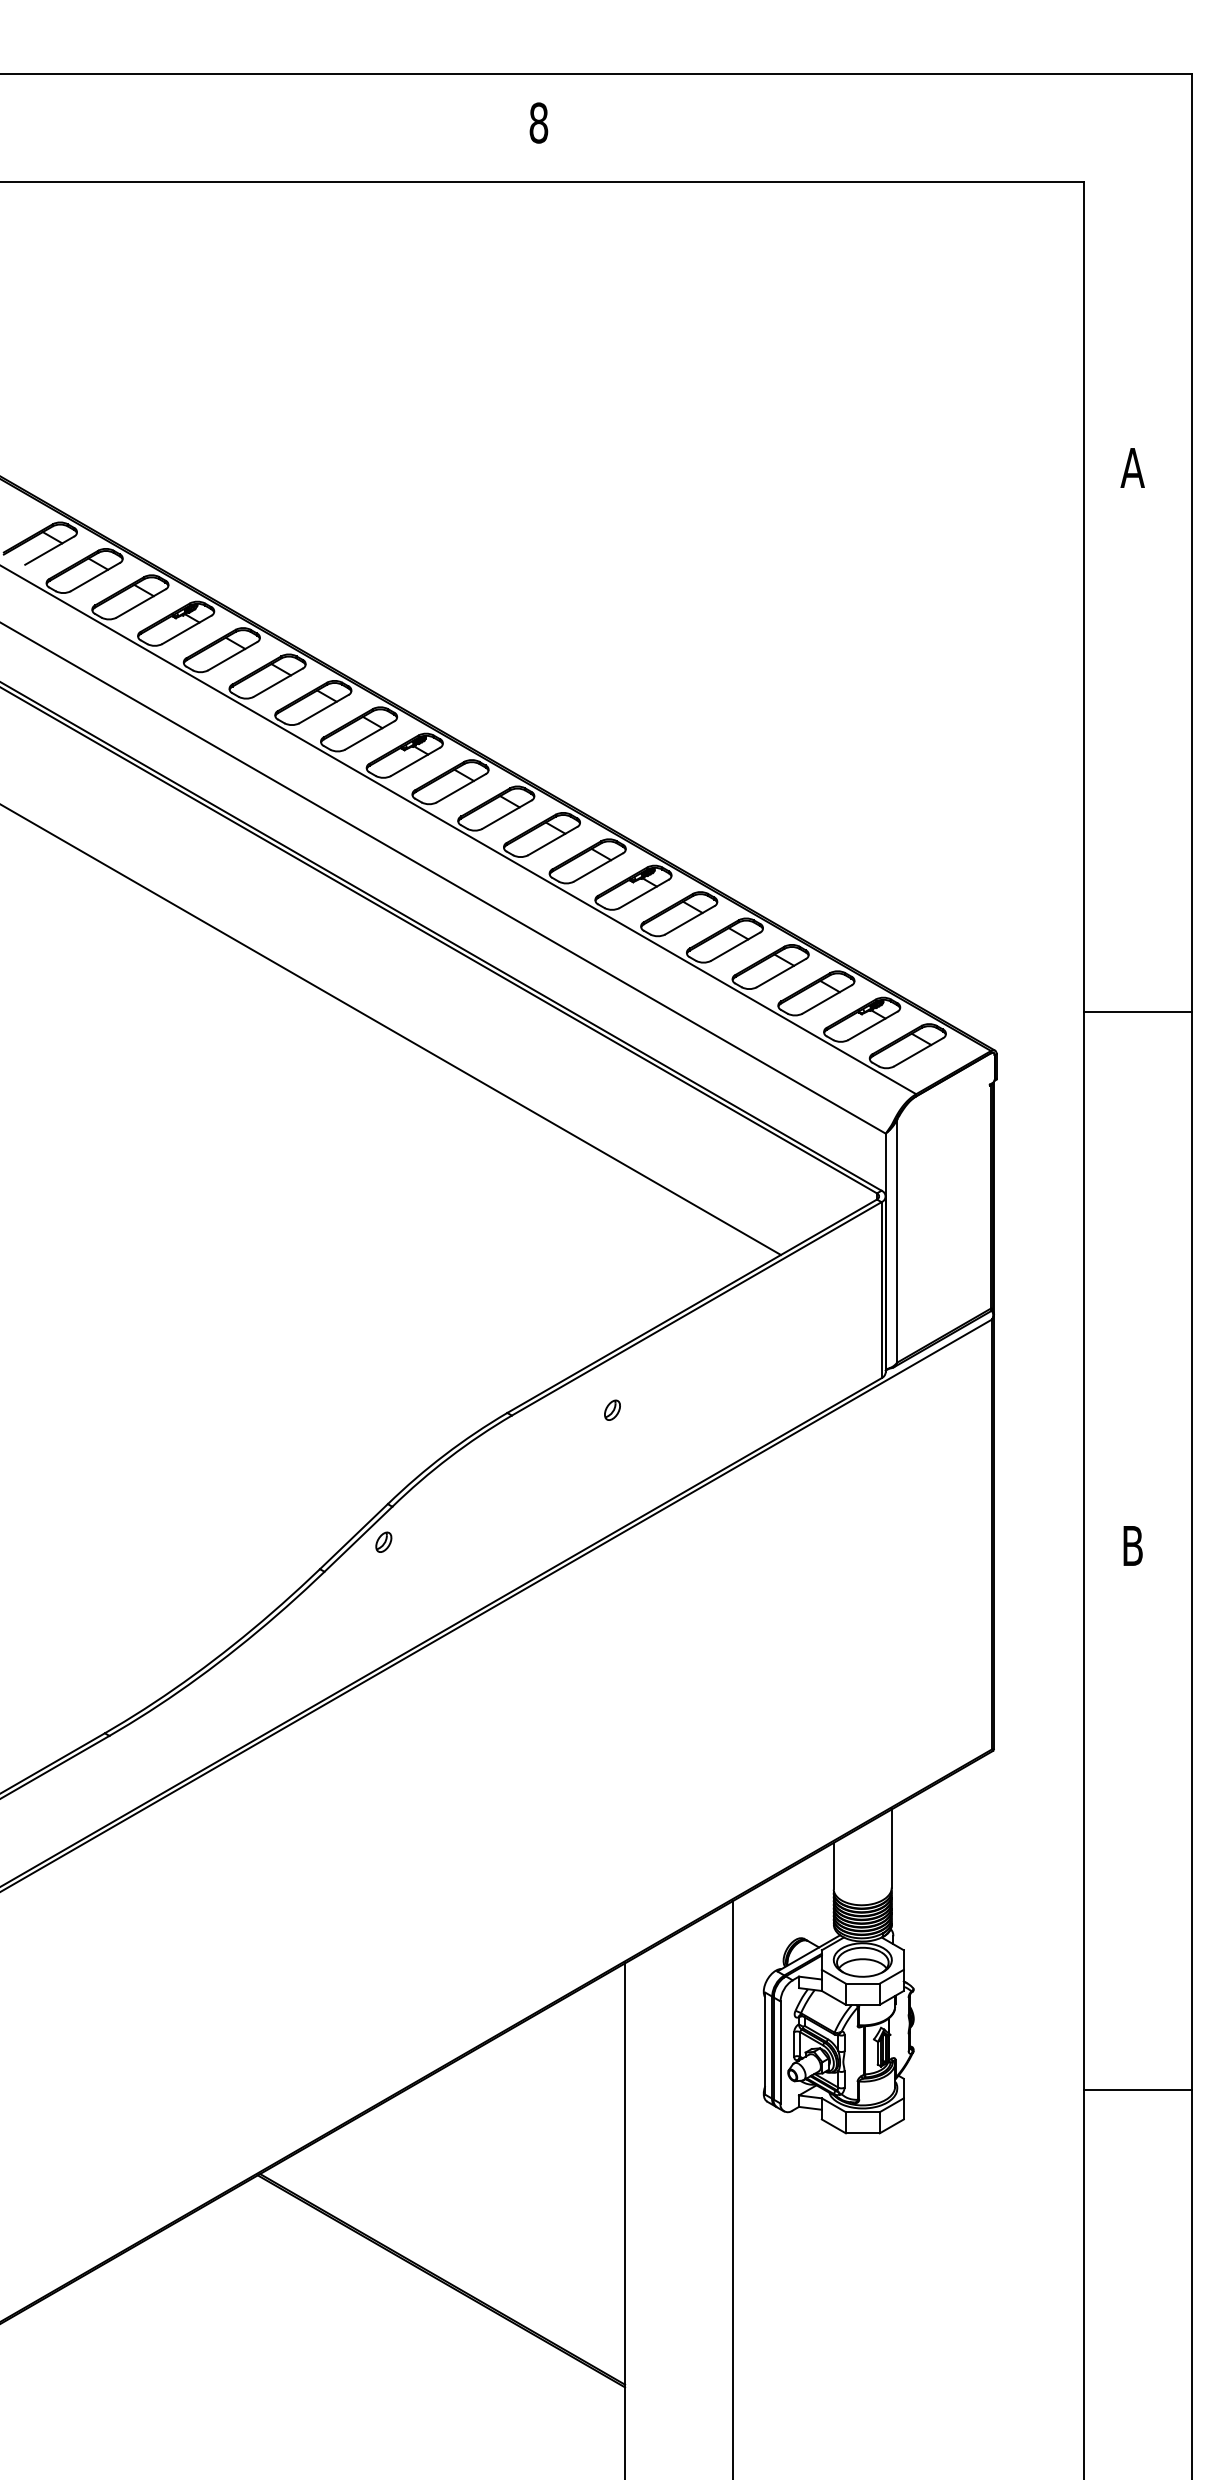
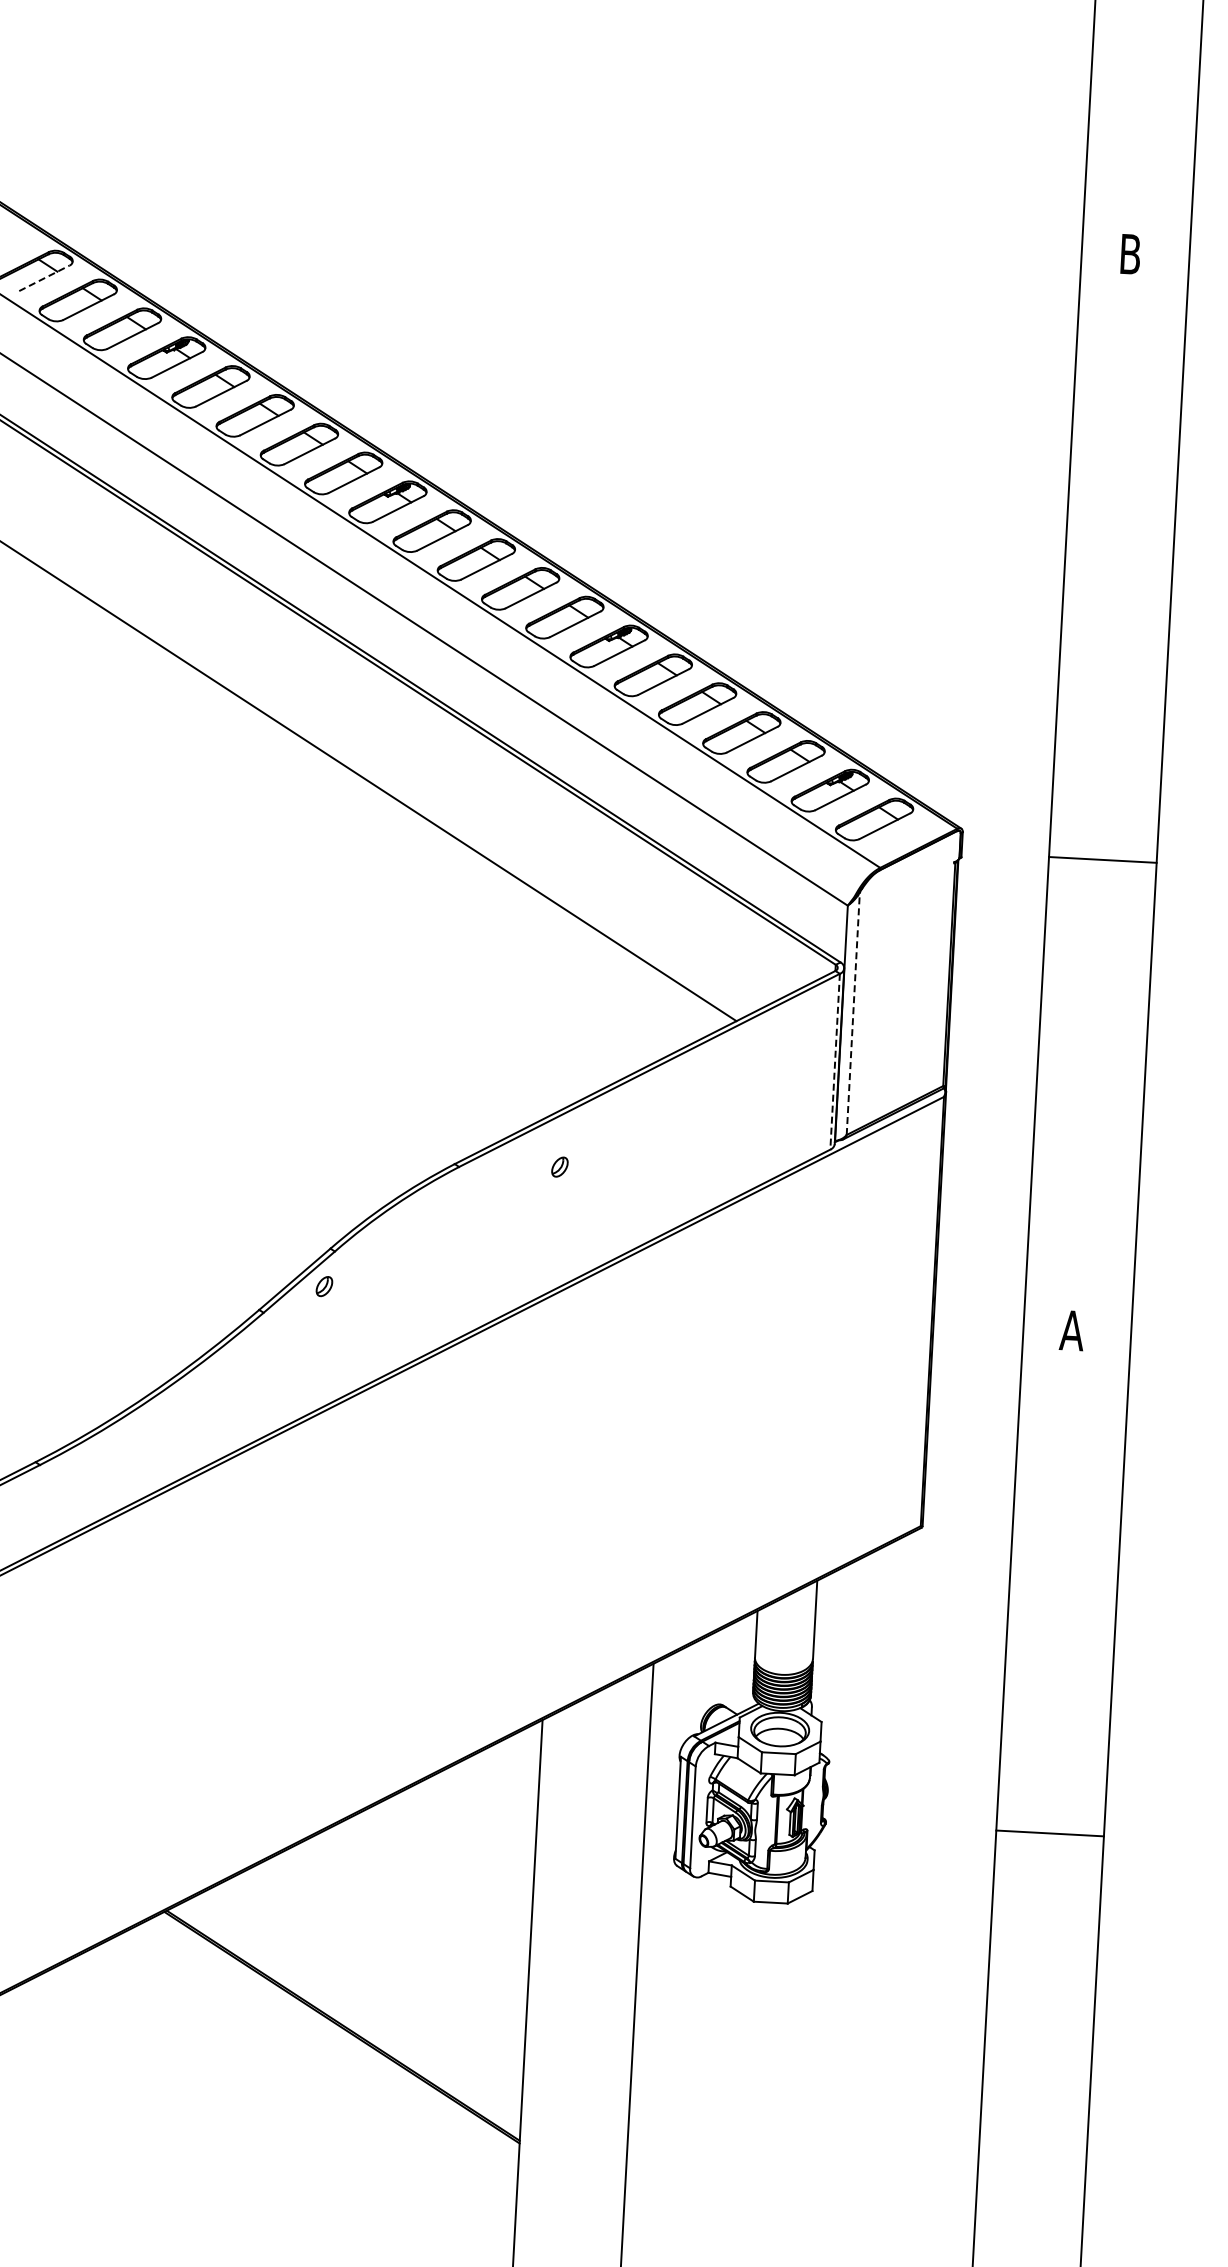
text: (1132, 467) -> (1130, 253), A -> B
line: (50, 550) -> (45, 278), solid -> dashed
line: (1137, 1012) -> (1102, 860), moved
line: (897, 1240) -> (853, 1012), solid -> dashed
line: (881, 1290) -> (835, 1062), solid -> dashed
text: (1132, 1545) -> (1071, 1330), B -> A
line: (1137, 2090) -> (1049, 1833), moved

